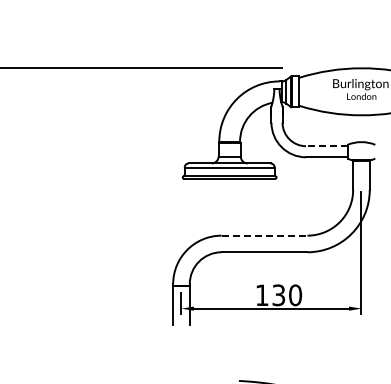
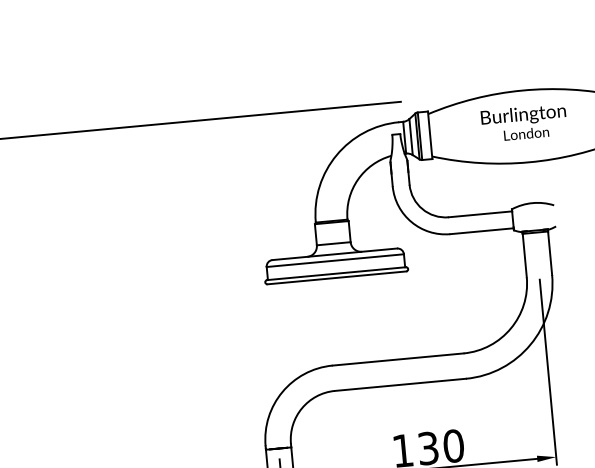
line: (326, 146) -> (479, 214), dashed -> solid
line: (264, 235) -> (398, 359), dashed -> solid

